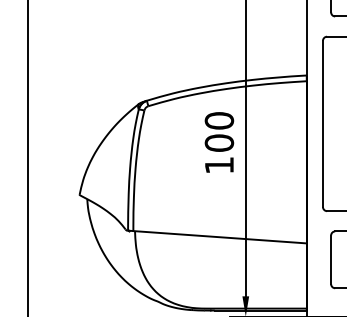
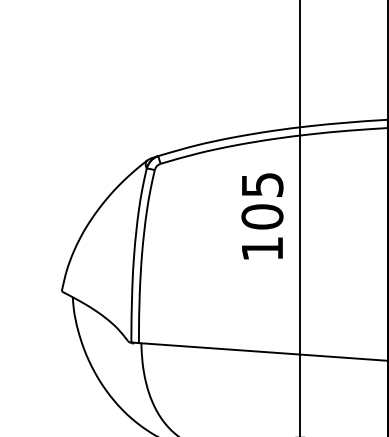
text: (219, 120) -> (262, 184), 100 -> 105

